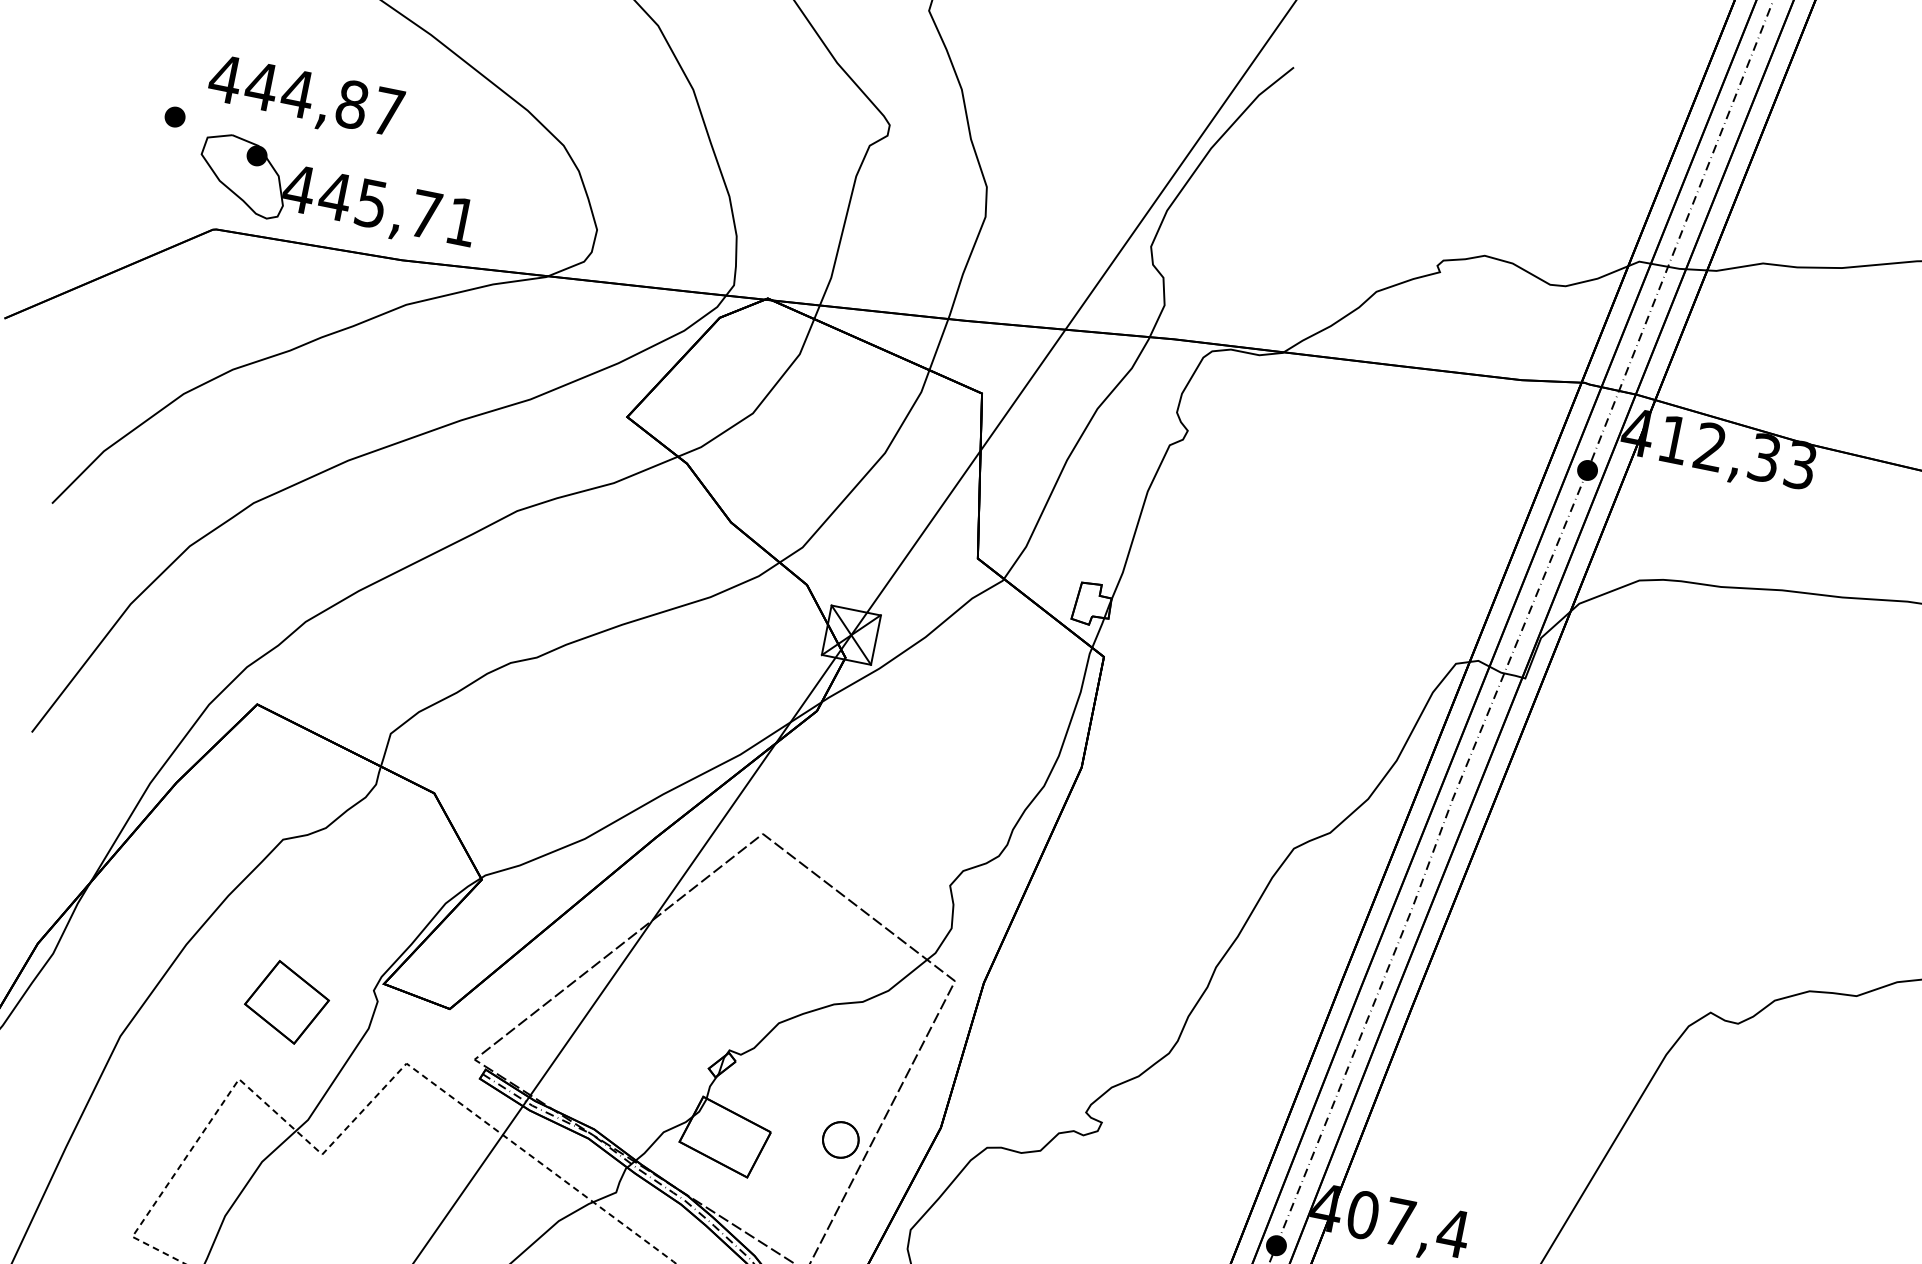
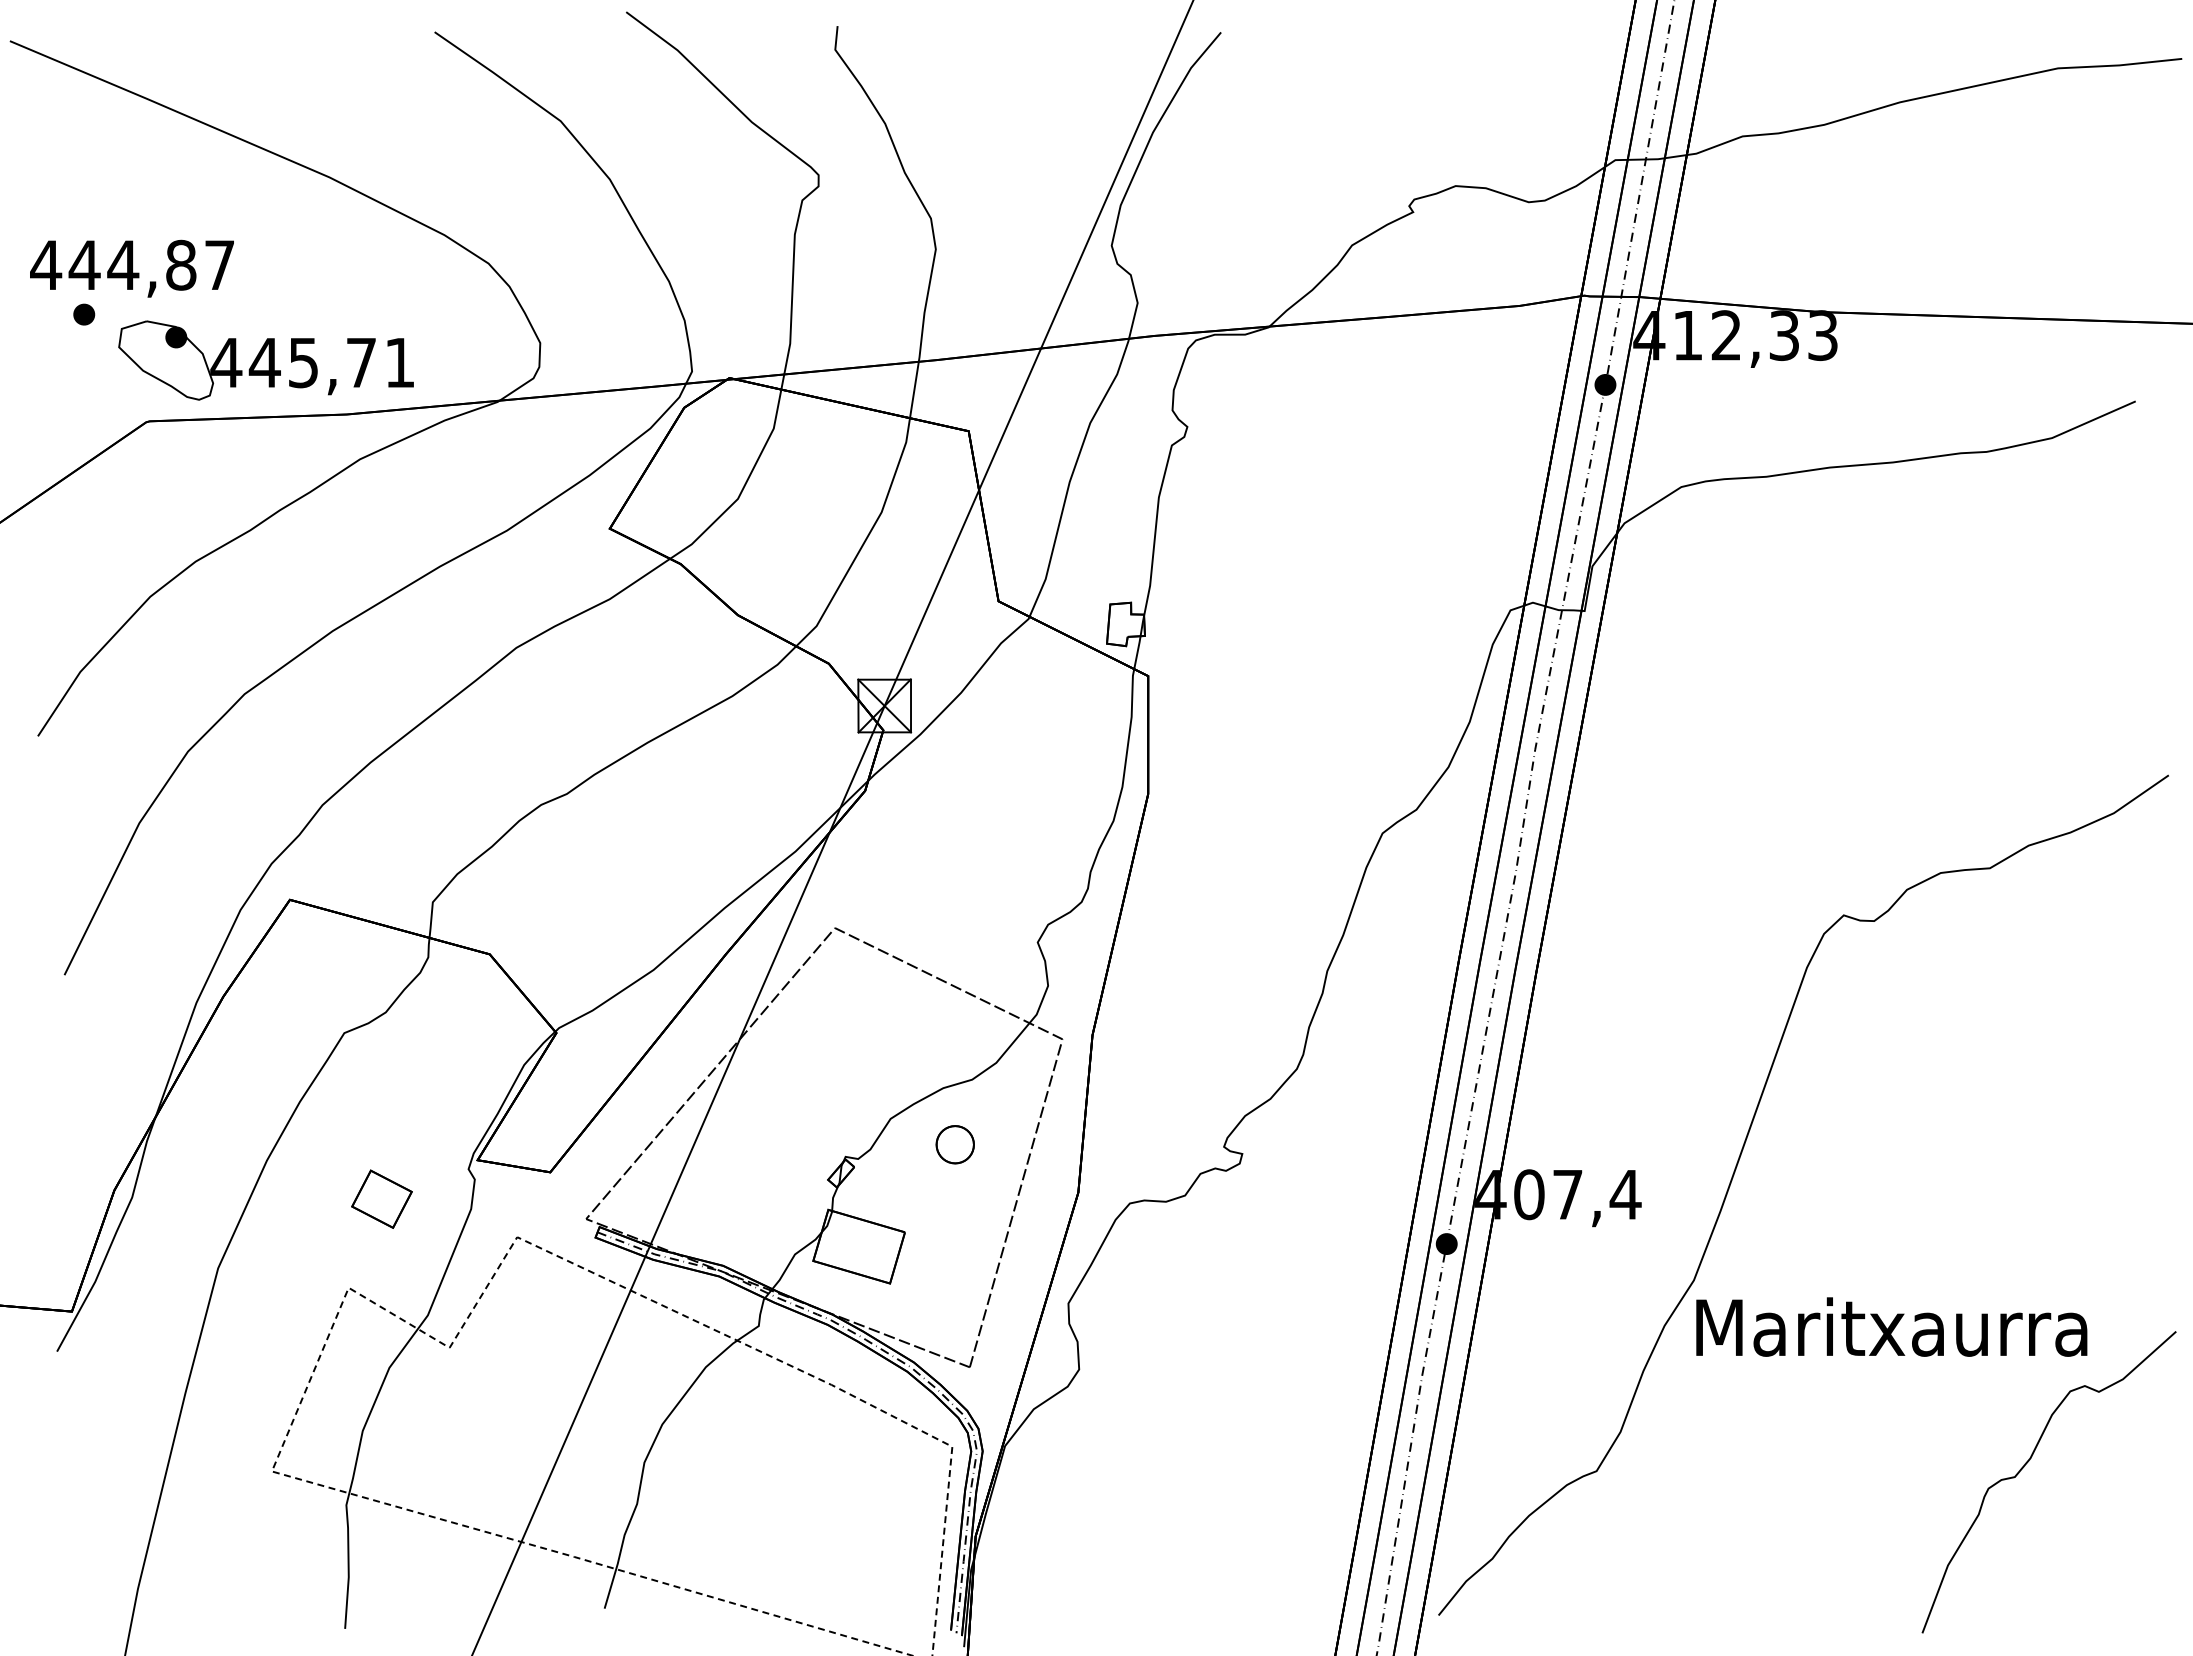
text: (304, 98) -> (131, 268), moved
part: (286, 1002) -> (381, 1199), size x0.7
part: (840, 1139) -> (954, 1144), moved

